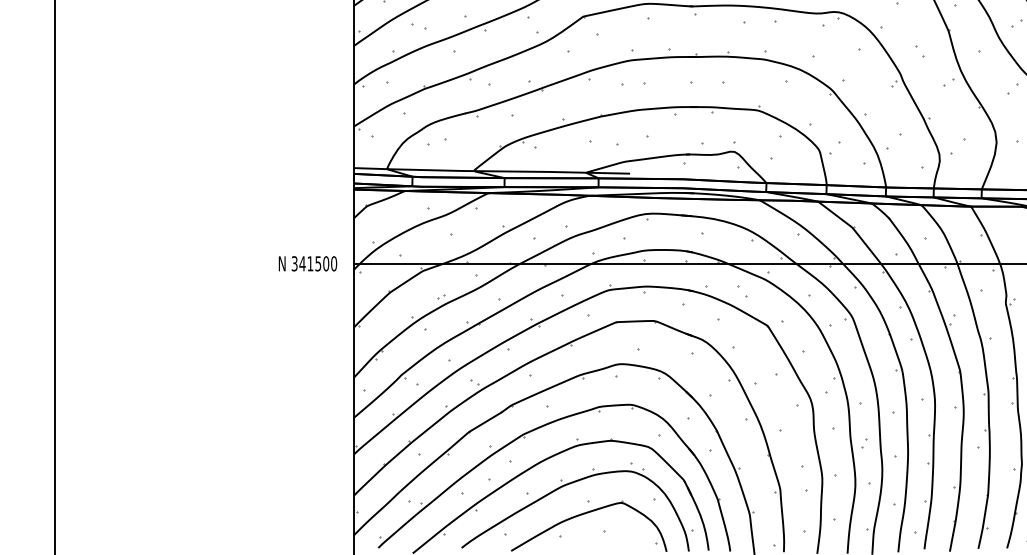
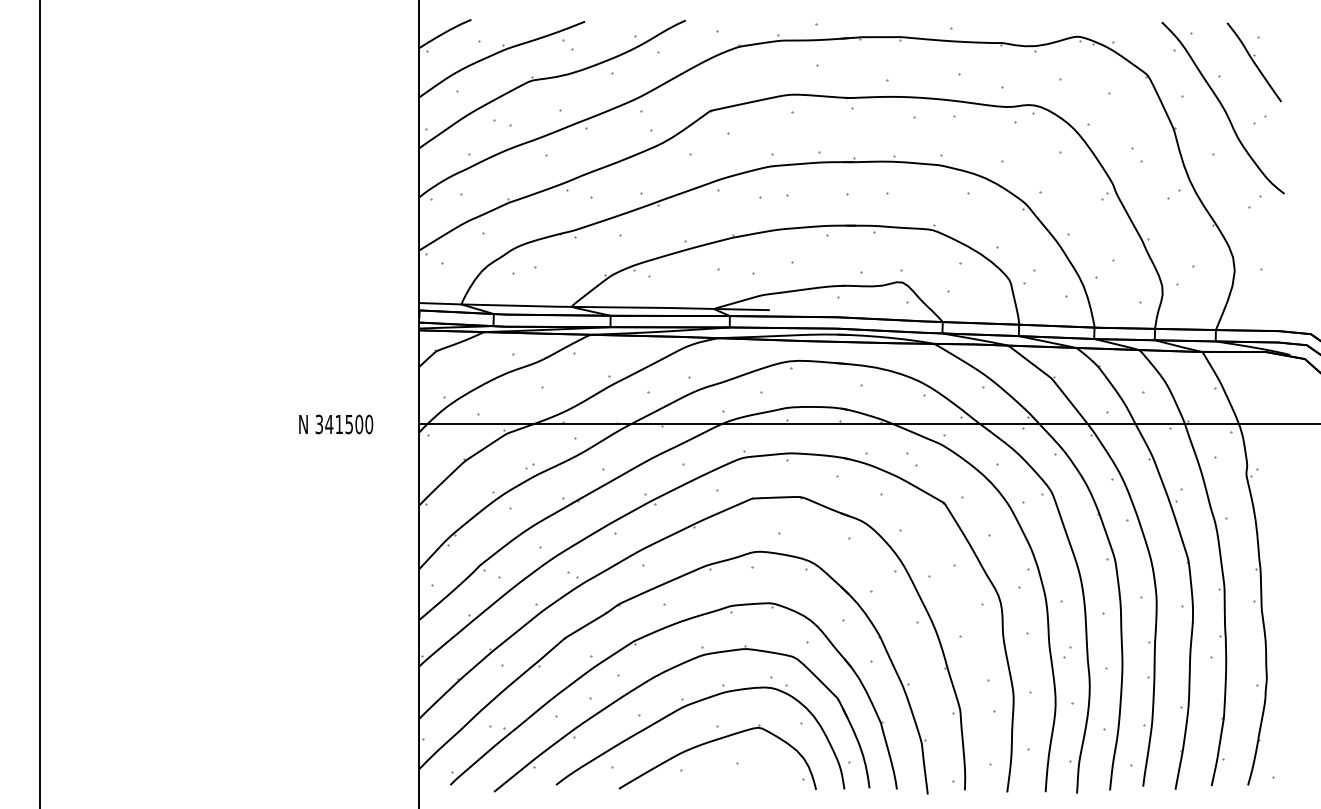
text: (308, 263) -> (336, 424), moved

